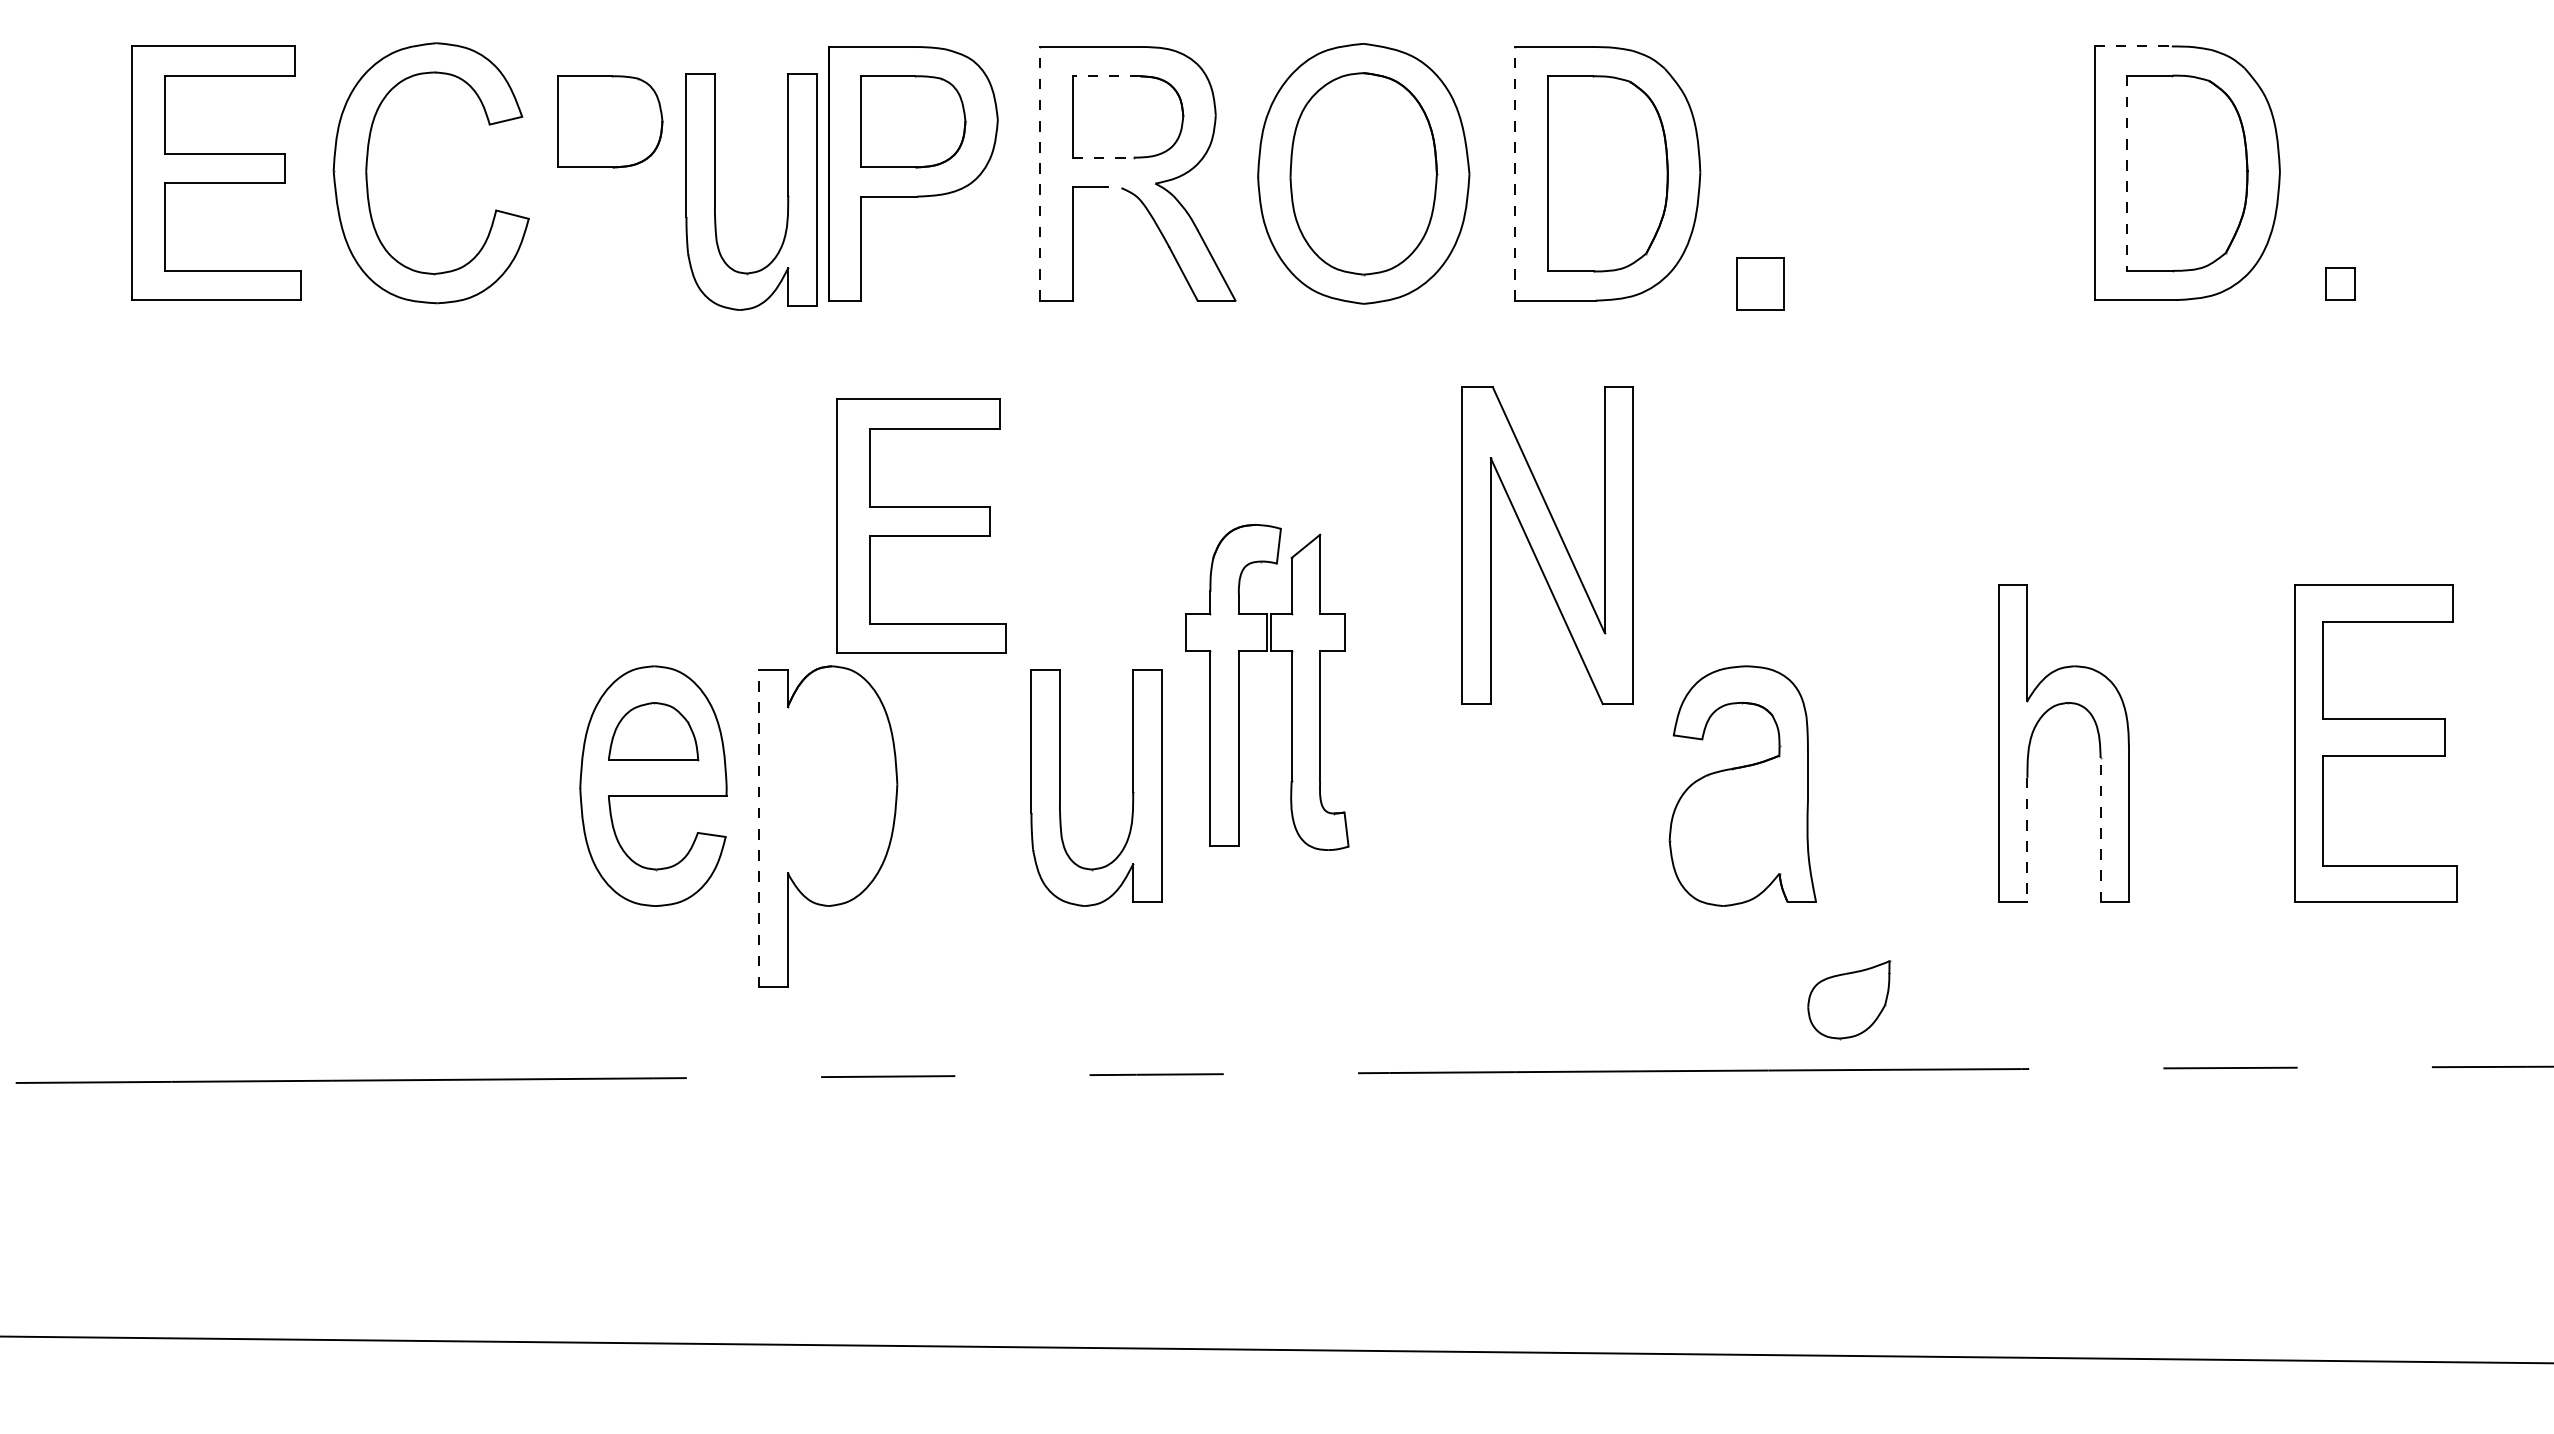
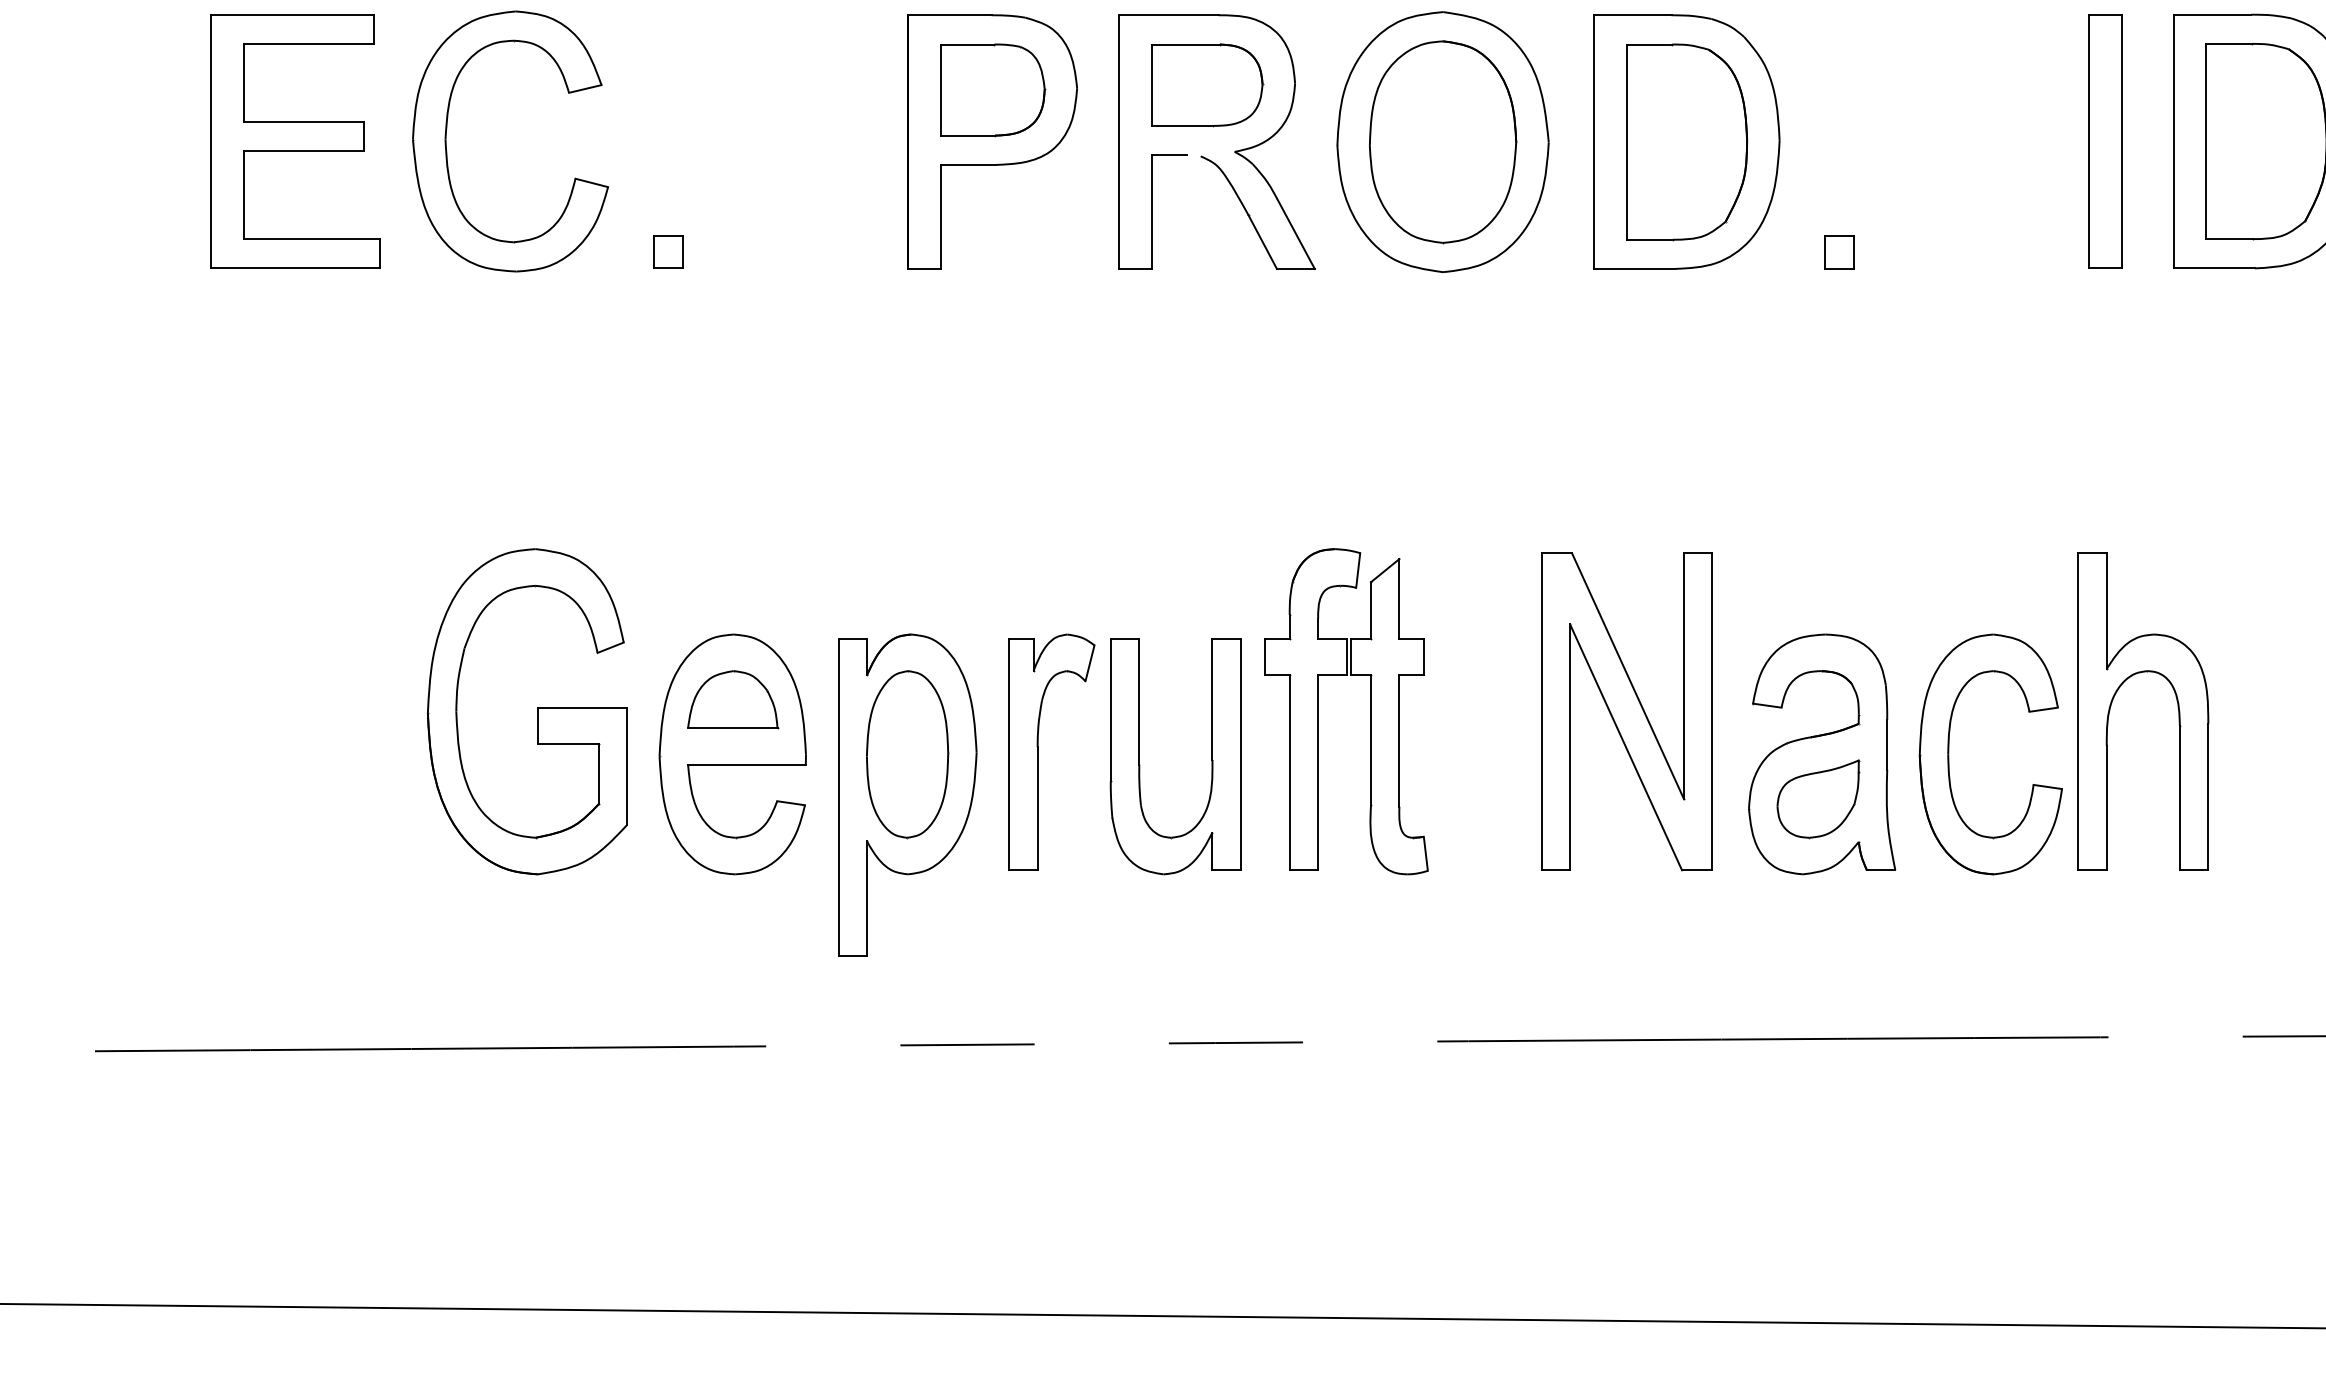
line: (2133, 46) -> (2212, 14), dashed -> solid
line: (1106, 76) -> (1185, 44), dashed -> solid
part: (610, 121) -> (689, 89), removed
line: (1103, 157) -> (1182, 125), dashed -> solid
part: (2026, 172) -> (2105, 140), added
line: (1040, 173) -> (1119, 141), dashed -> solid
line: (1514, 173) -> (1593, 141), dashed -> solid
line: (2127, 173) -> (2206, 141), dashed -> solid
part: (715, 191) -> (794, 159), removed
part: (588, 283) -> (667, 251), added
part: (1760, 284) -> (1839, 252), size x0.62
part: (921, 525) -> (1000, 493), removed
part: (1547, 545) -> (1626, 711), moved
part: (1291, 687) -> (1370, 711), moved
part: (457, 743) -> (536, 711), added
part: (1870, 777) -> (1949, 745), added
part: (959, 778) -> (1038, 746), added
part: (828, 786) -> (907, 754), added
line: (759, 828) -> (838, 796), dashed -> solid
line: (2100, 829) -> (2179, 797), dashed -> solid
line: (2027, 840) -> (2106, 808), dashed -> solid
part: (1849, 1000) -> (1818, 799), moved

